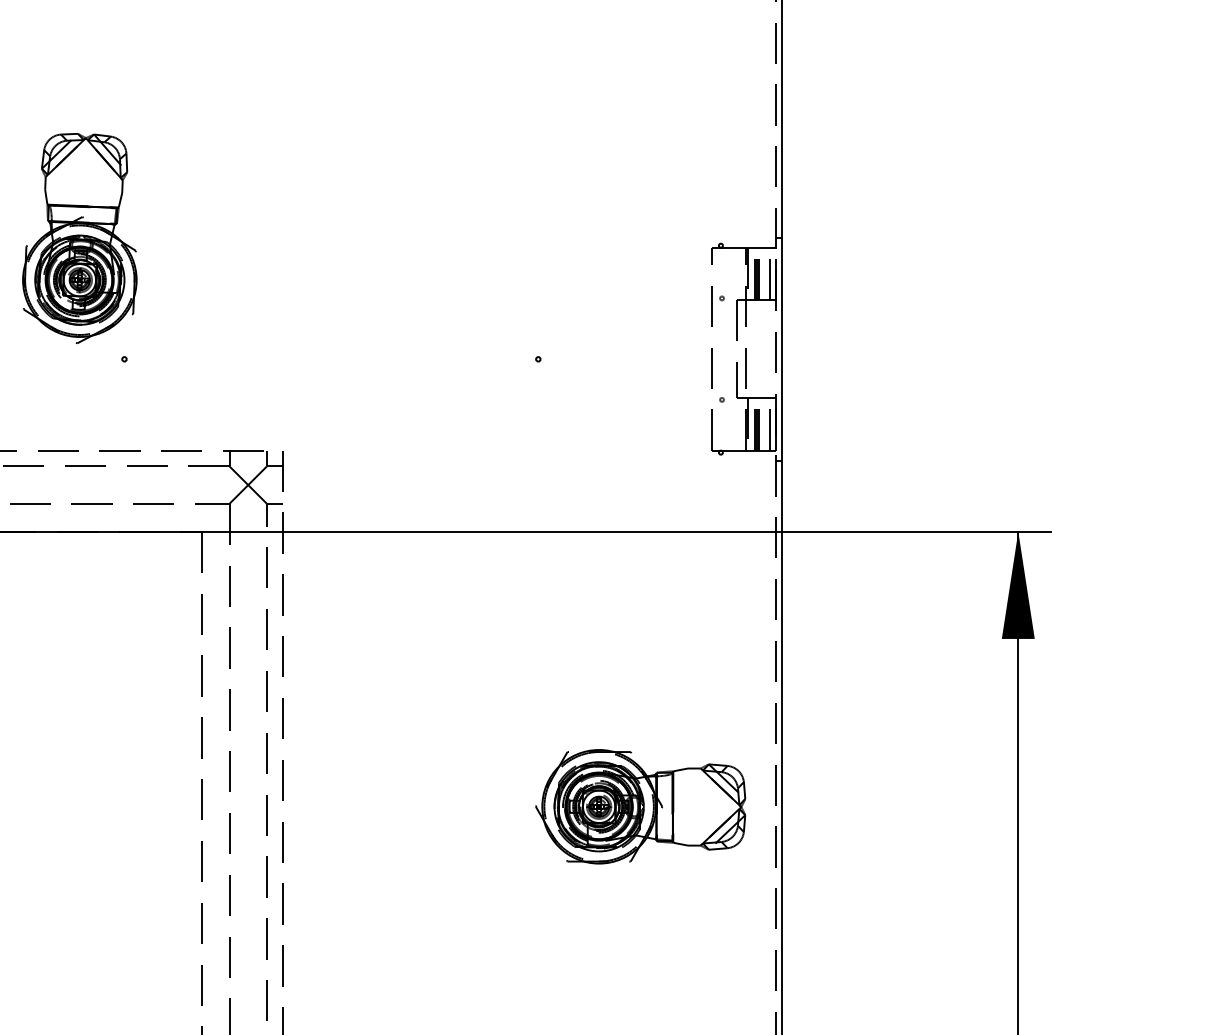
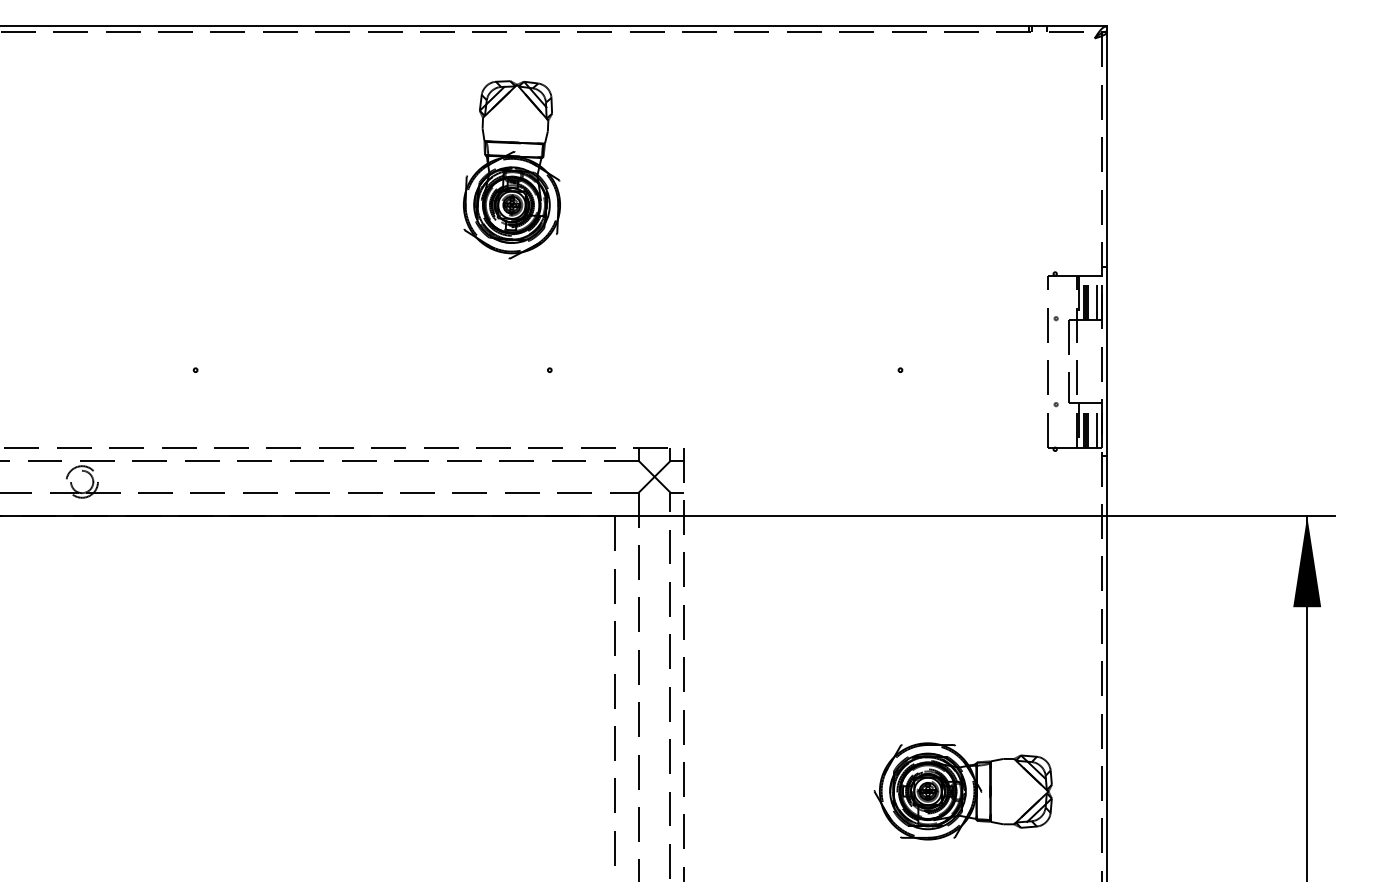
part: (79, 238) -> (511, 169), moved
part: (639, 806) -> (962, 791), moved

